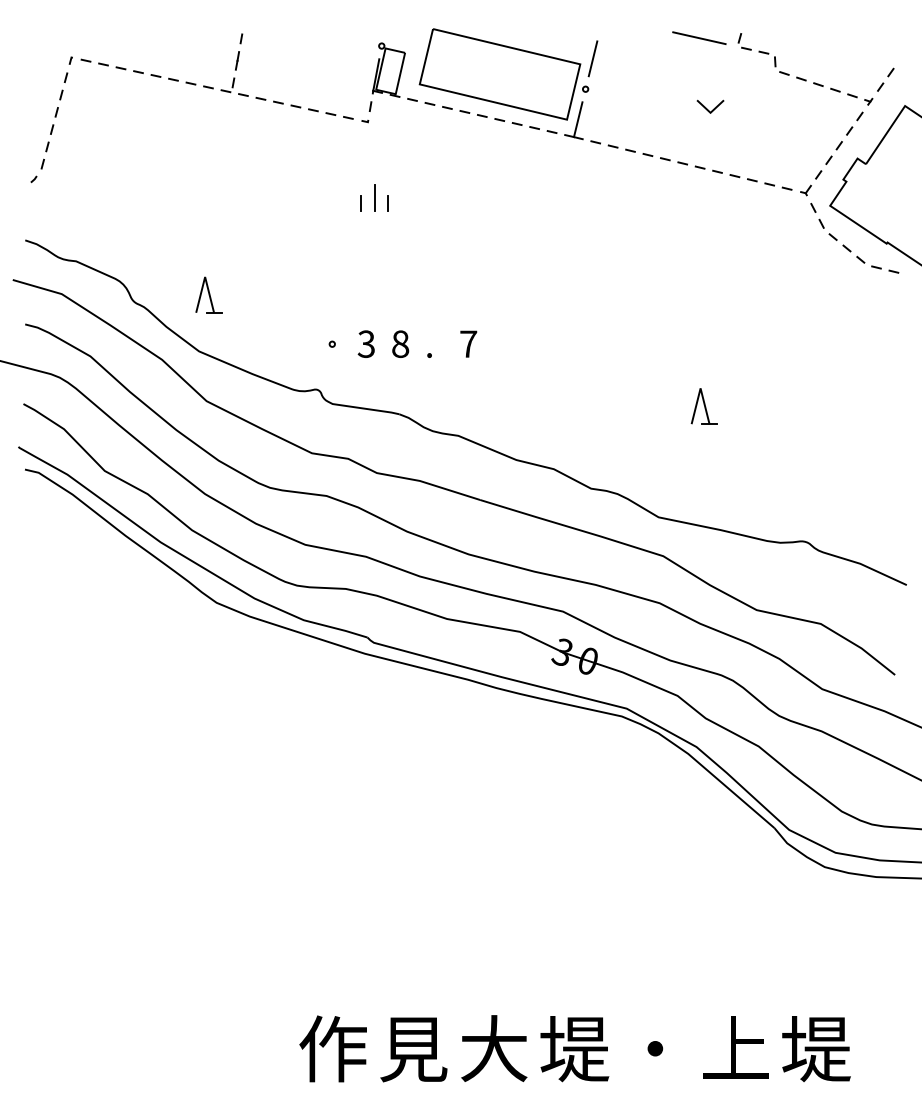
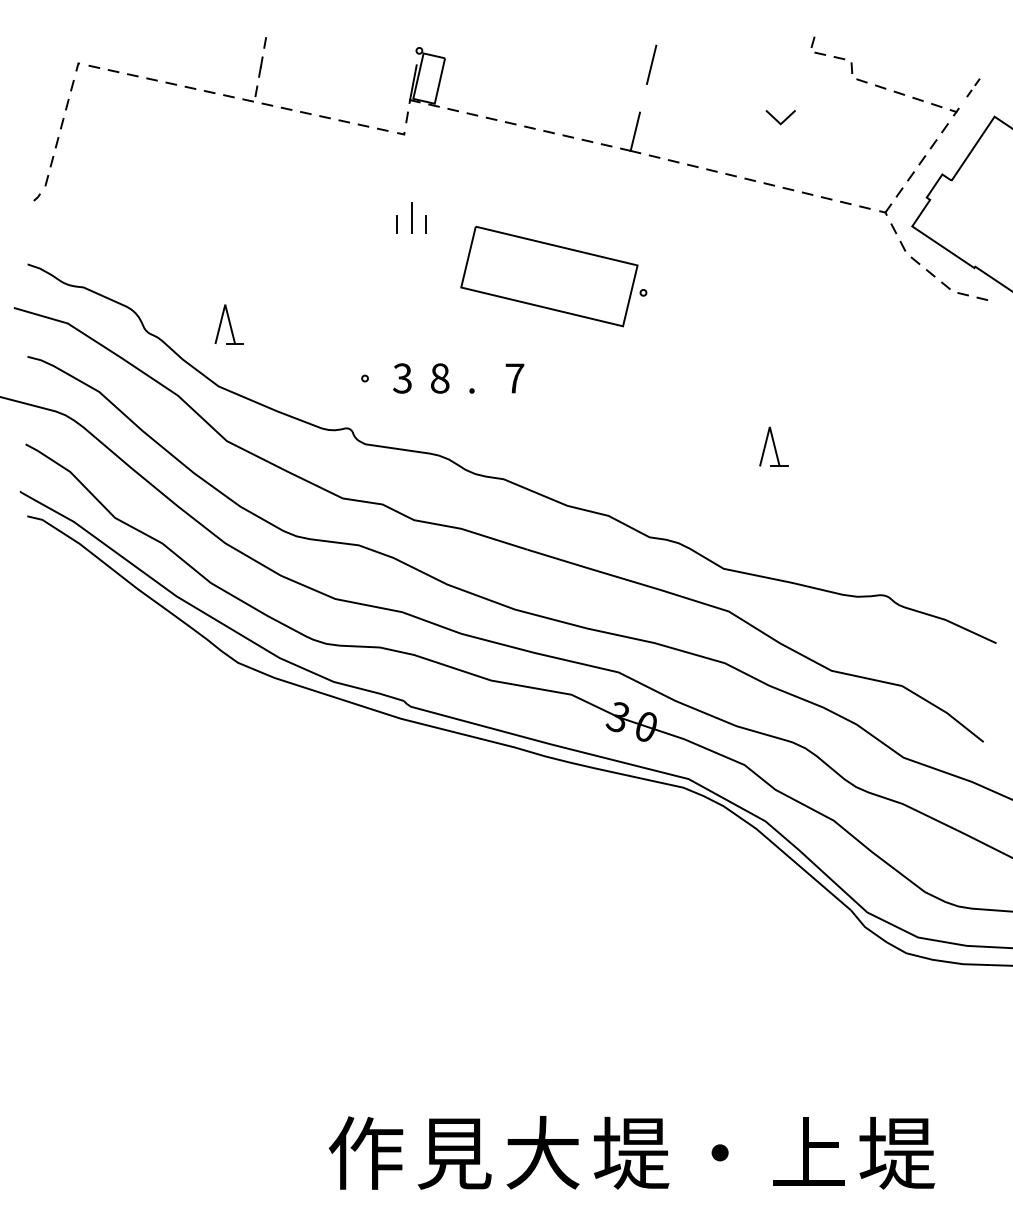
line: (699, 38) -> (768, 42), removed
part: (503, 74) -> (553, 276), moved
part: (885, 79) -> (973, 87), size x0.7

